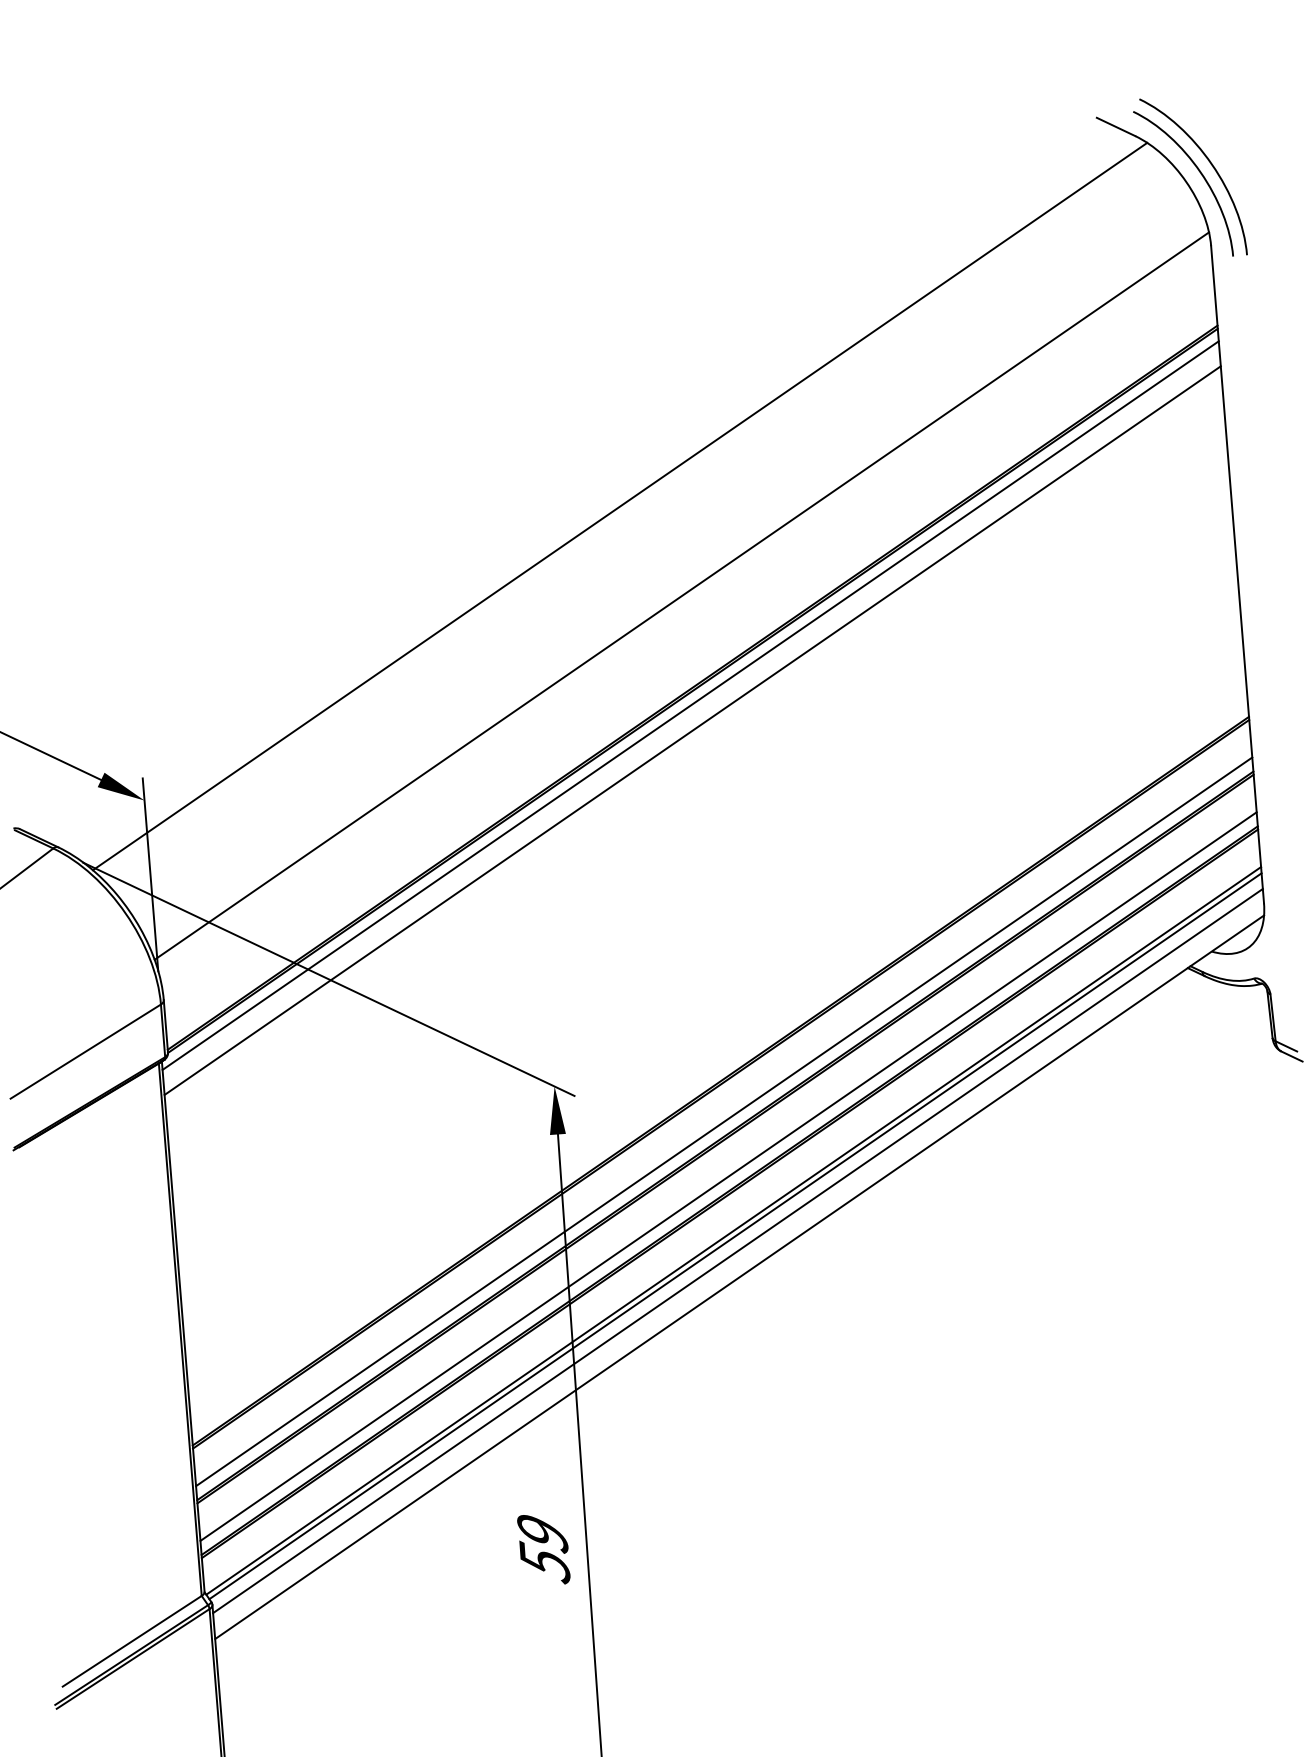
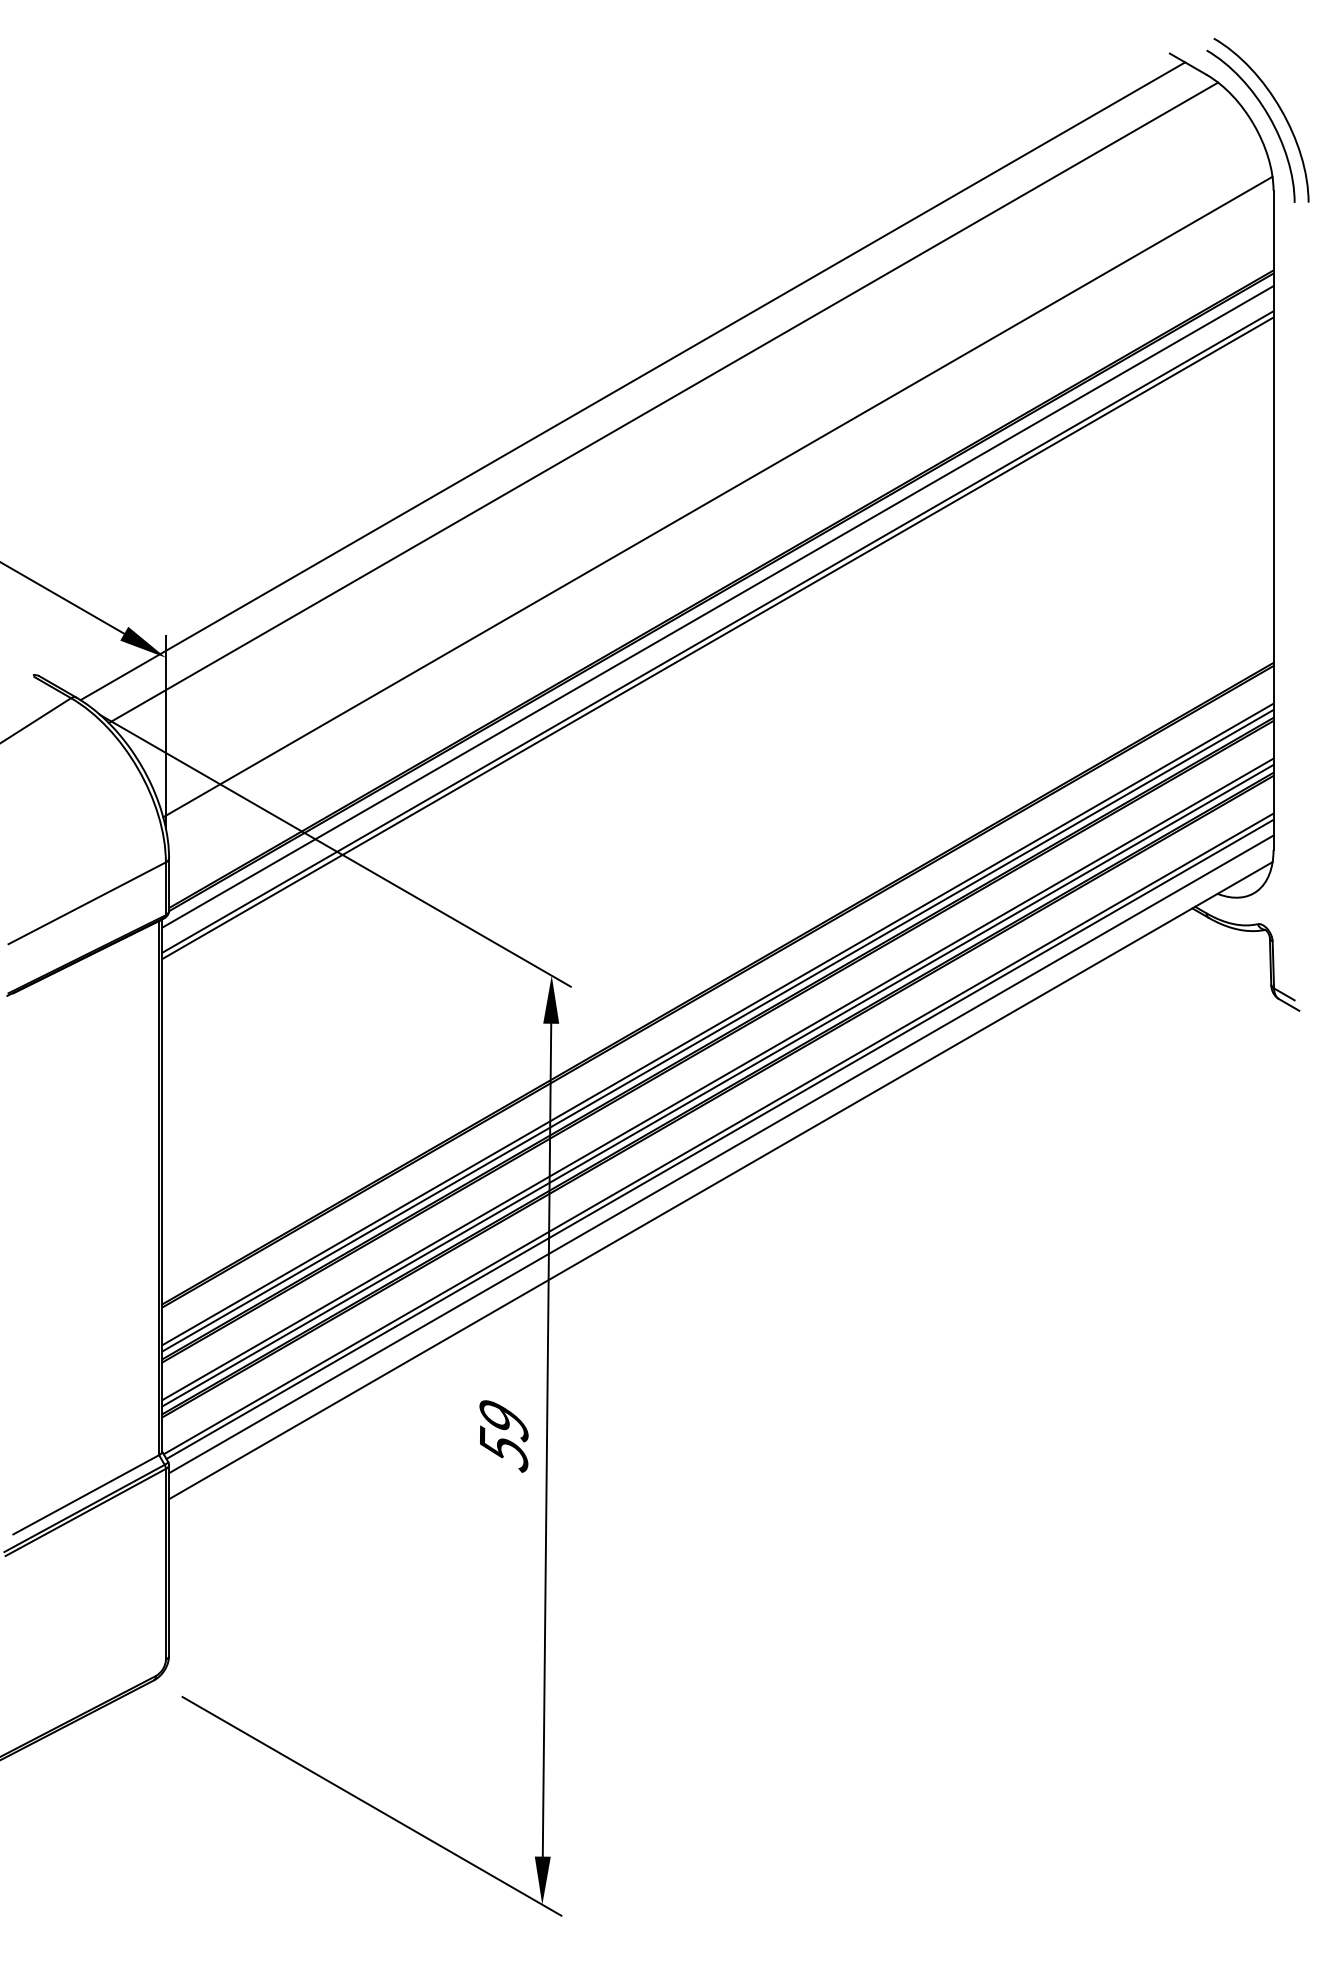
line: (587, 487) -> (632, 381), added
line: (692, 737) -> (717, 638), added
line: (724, 1127) -> (717, 1030), added
line: (728, 1182) -> (717, 1085), added

